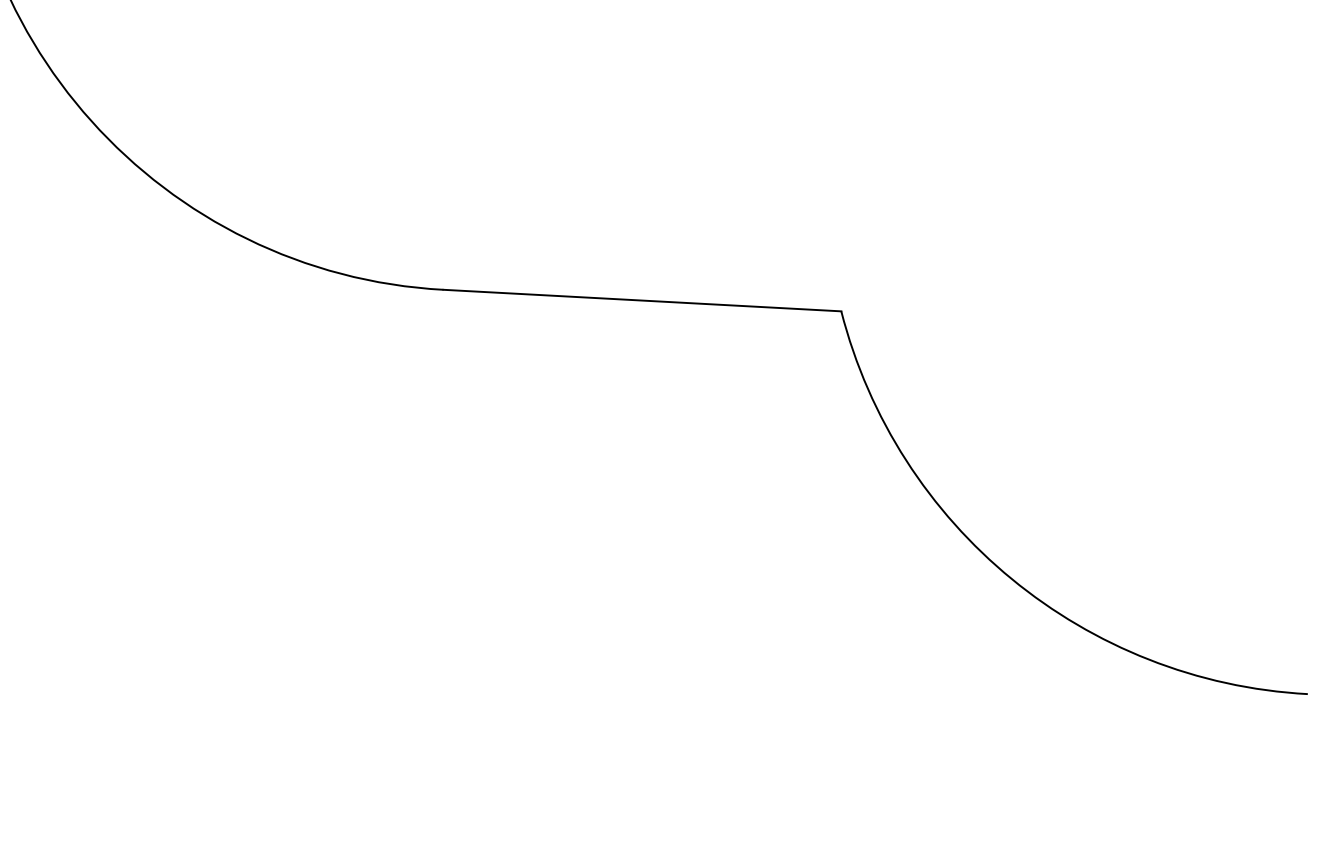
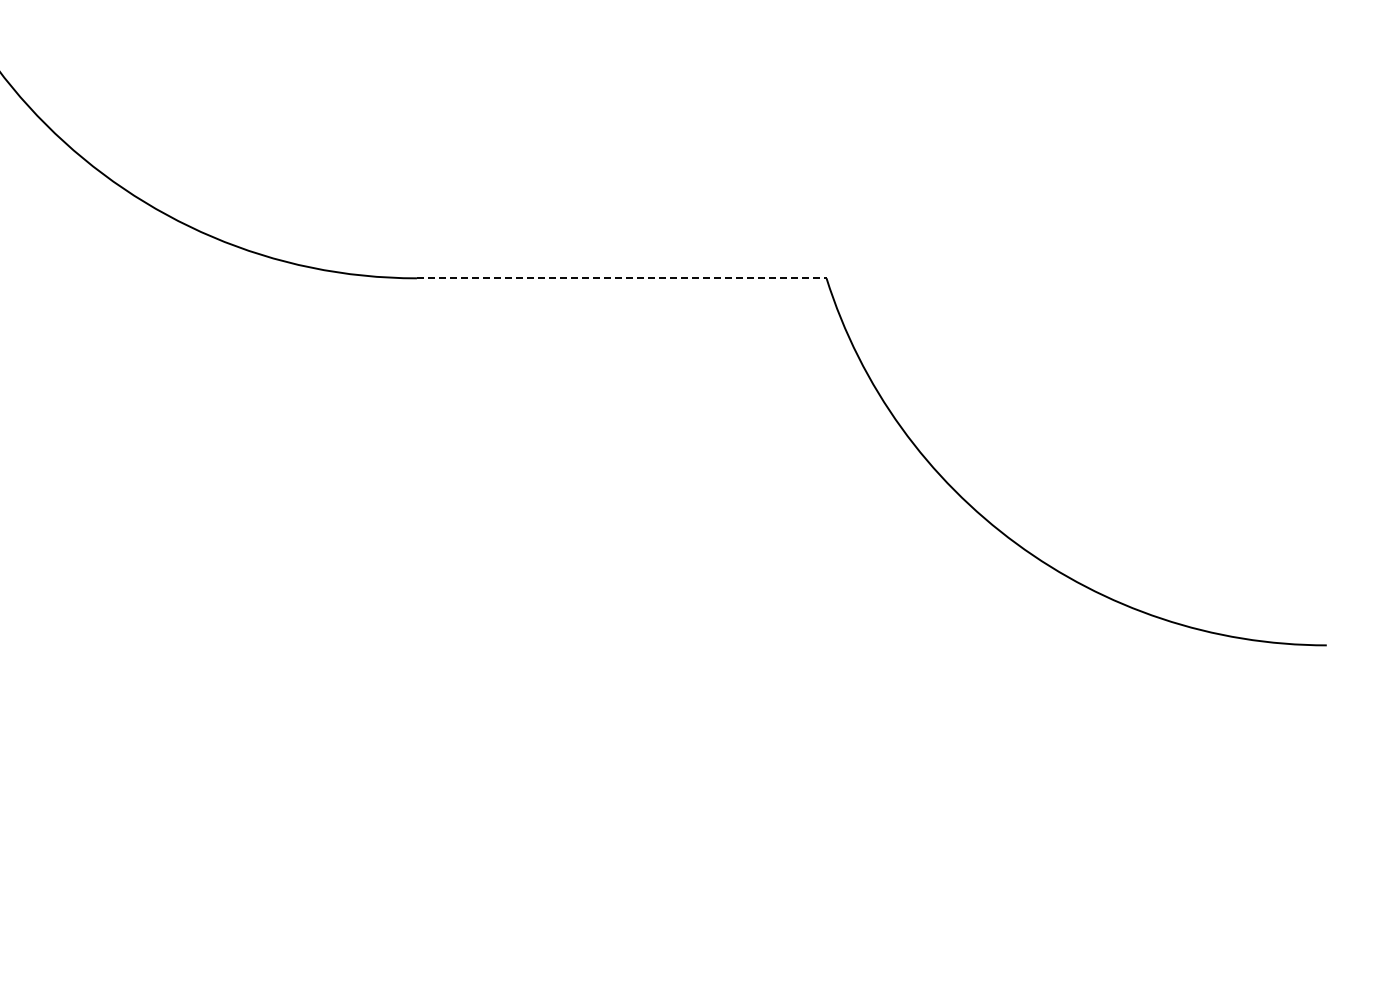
line: (642, 300) -> (621, 278), solid -> dashed

